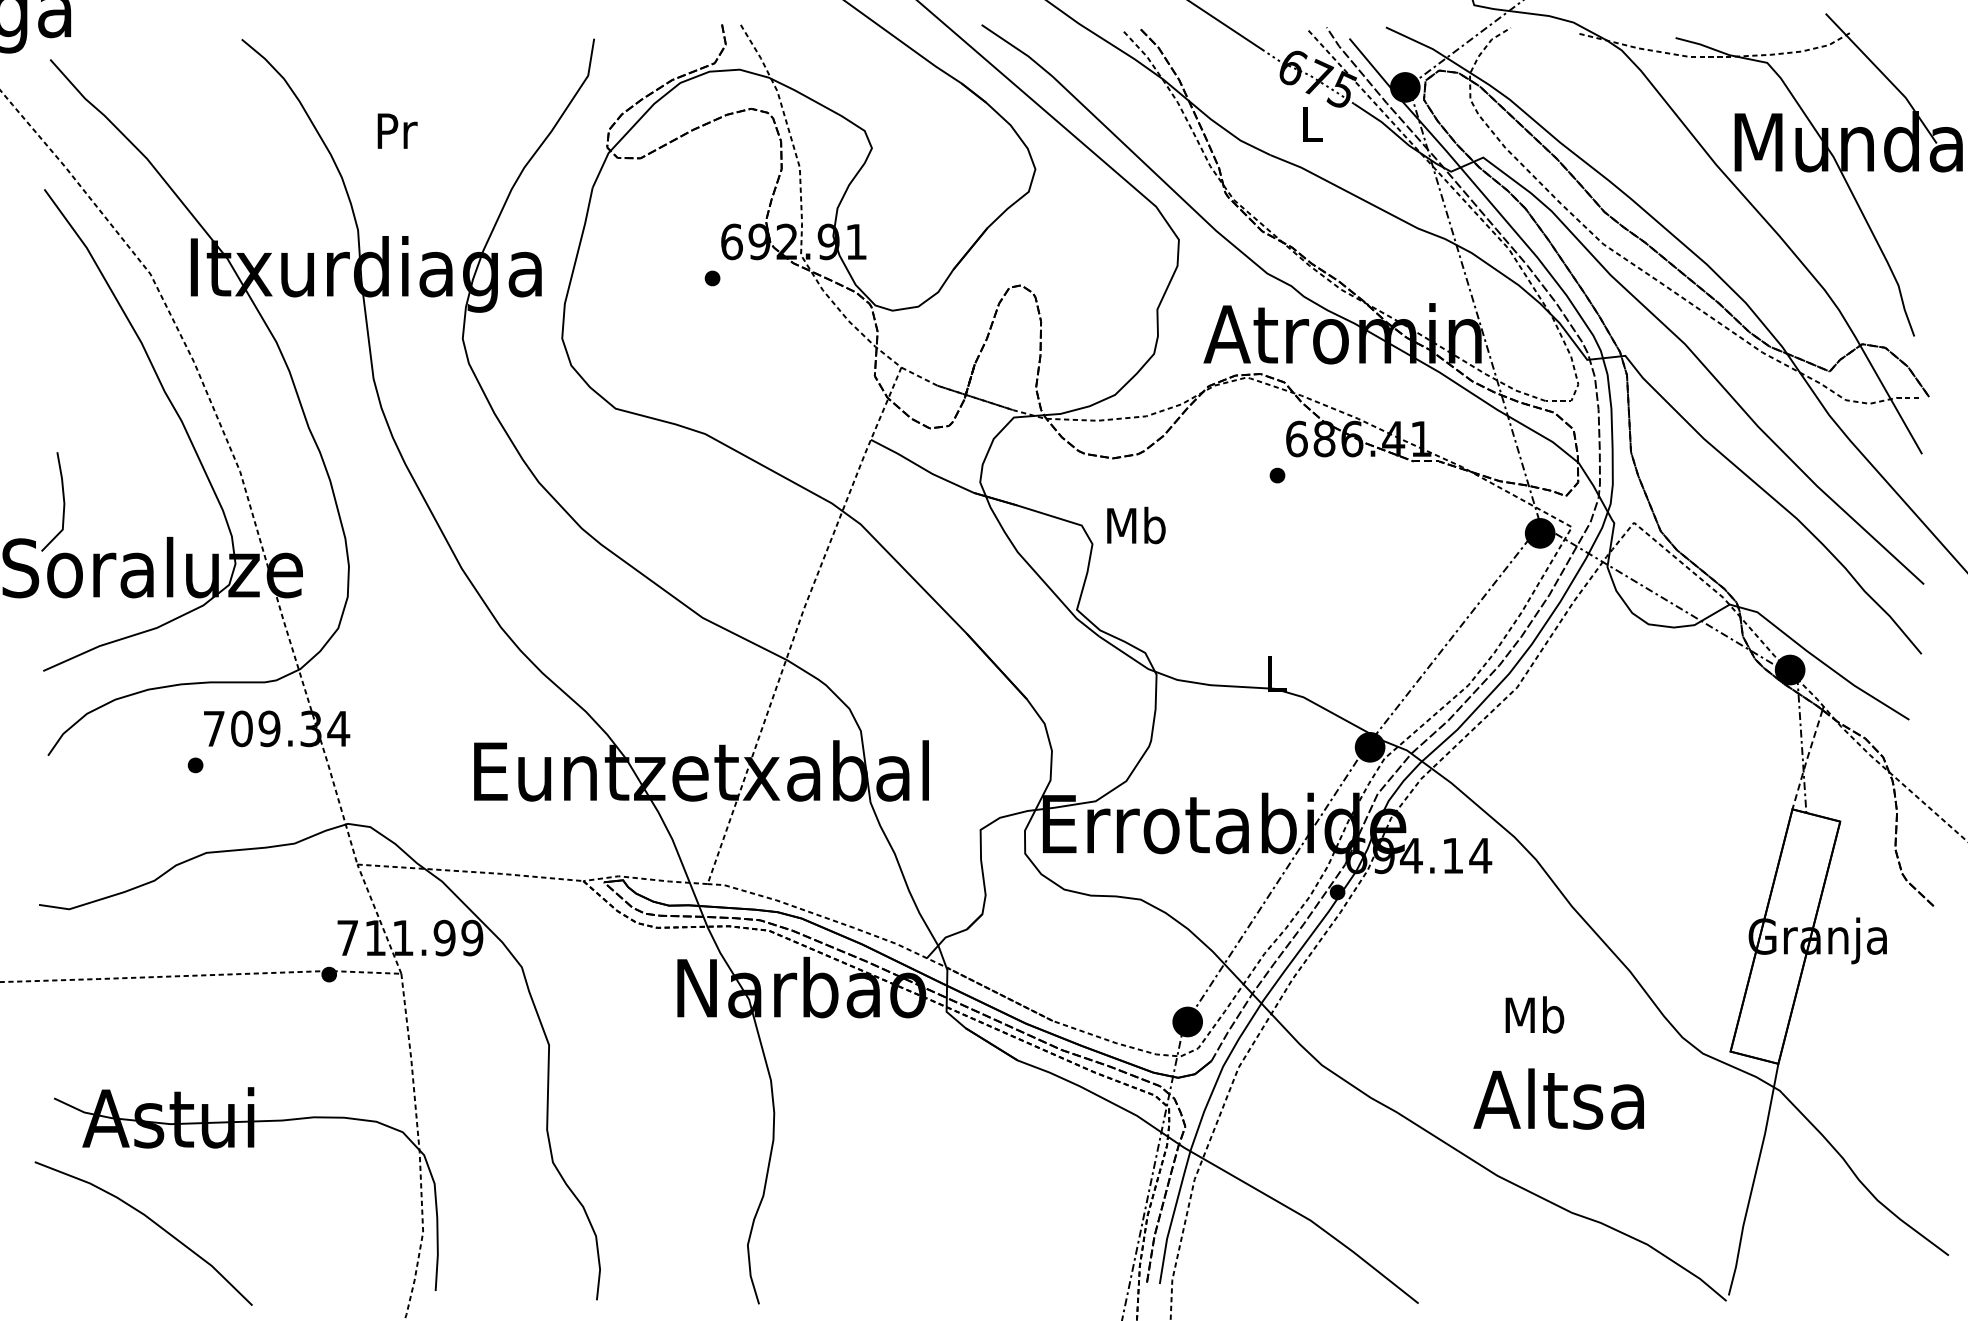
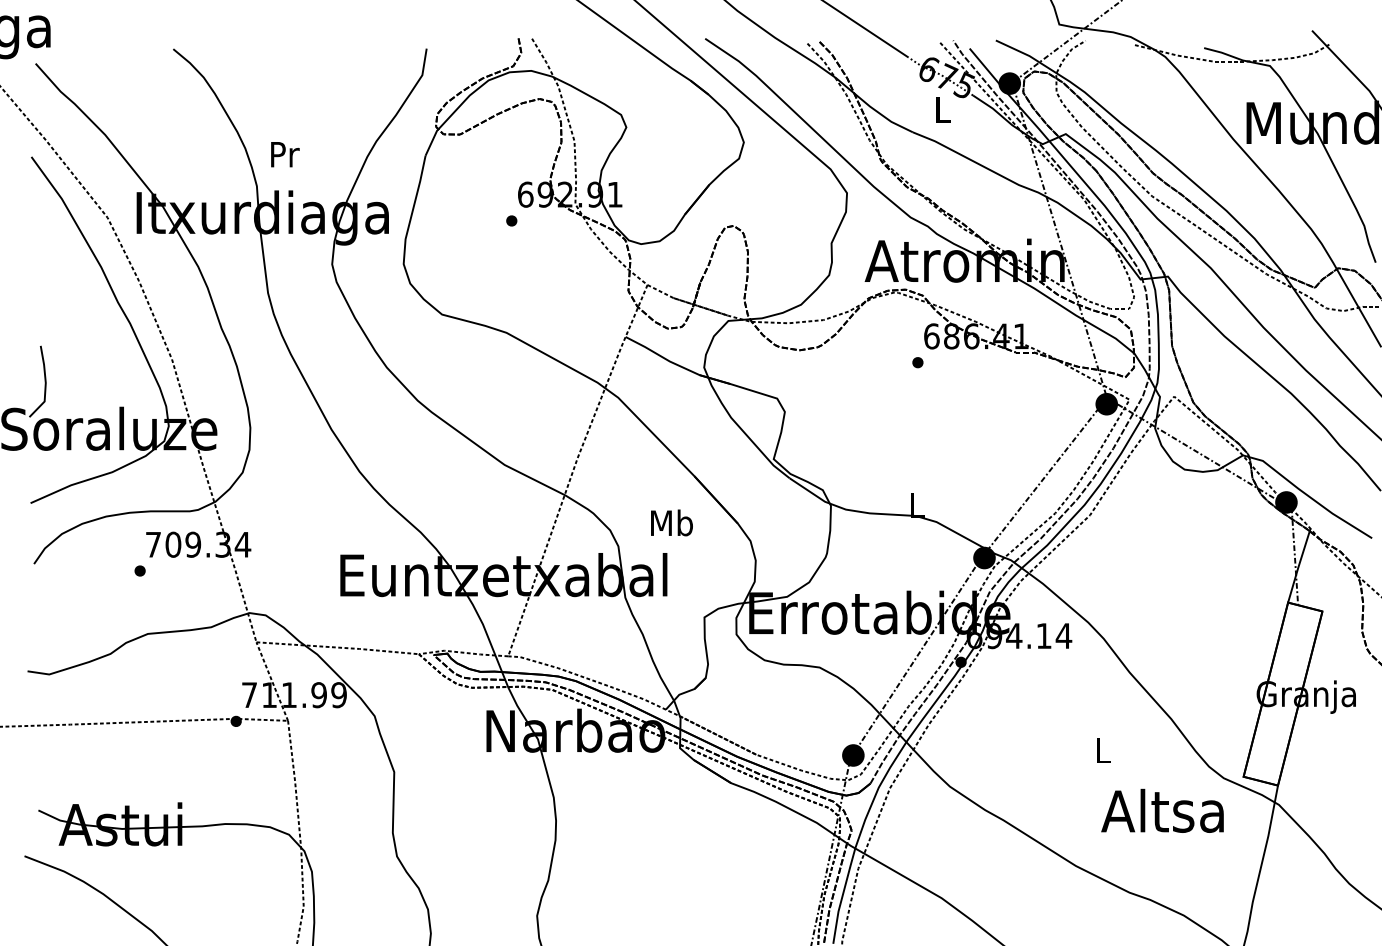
text: (397, 130) -> (285, 154), moved
text: (1136, 525) -> (672, 522), moved
line: (1806, 760) -> (1298, 567), dashed -> solid
text: (1534, 1014) -> (1102, 750), Mb -> L
text: (1558, 1098) -> (1162, 810), moved

